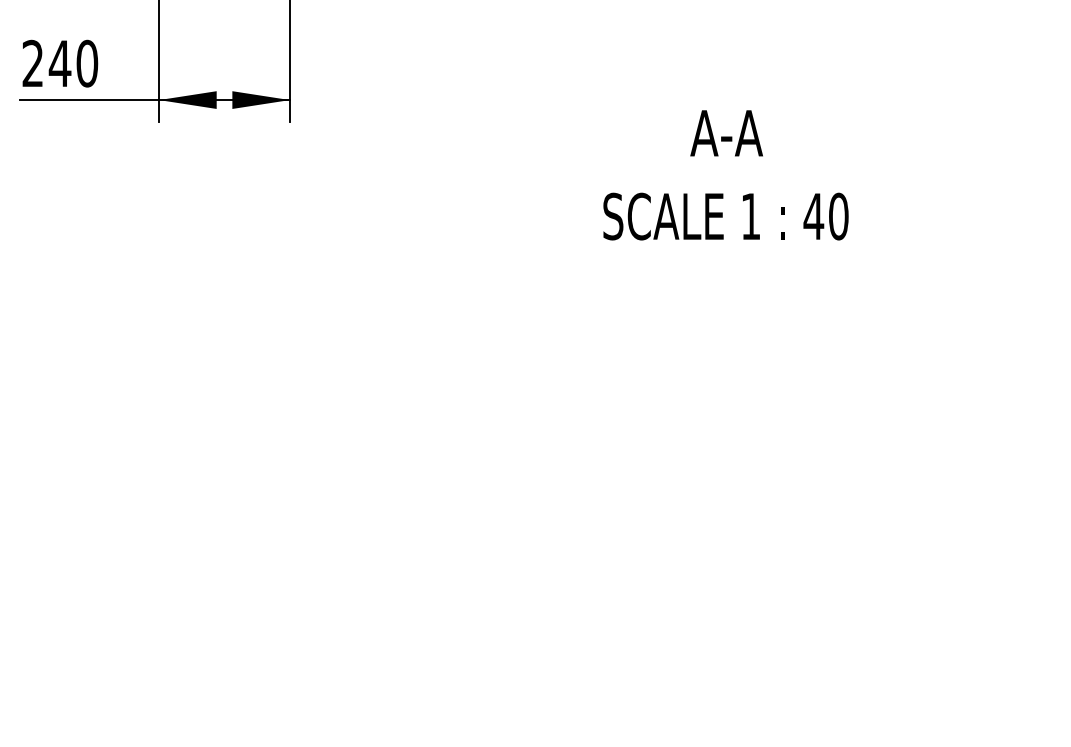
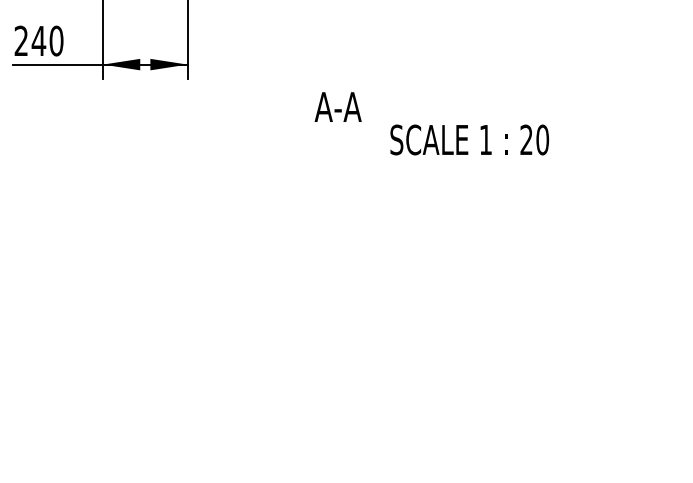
text: (725, 132) -> (337, 106), moved
text: (813, 215) -> (526, 139), 40 -> 20

